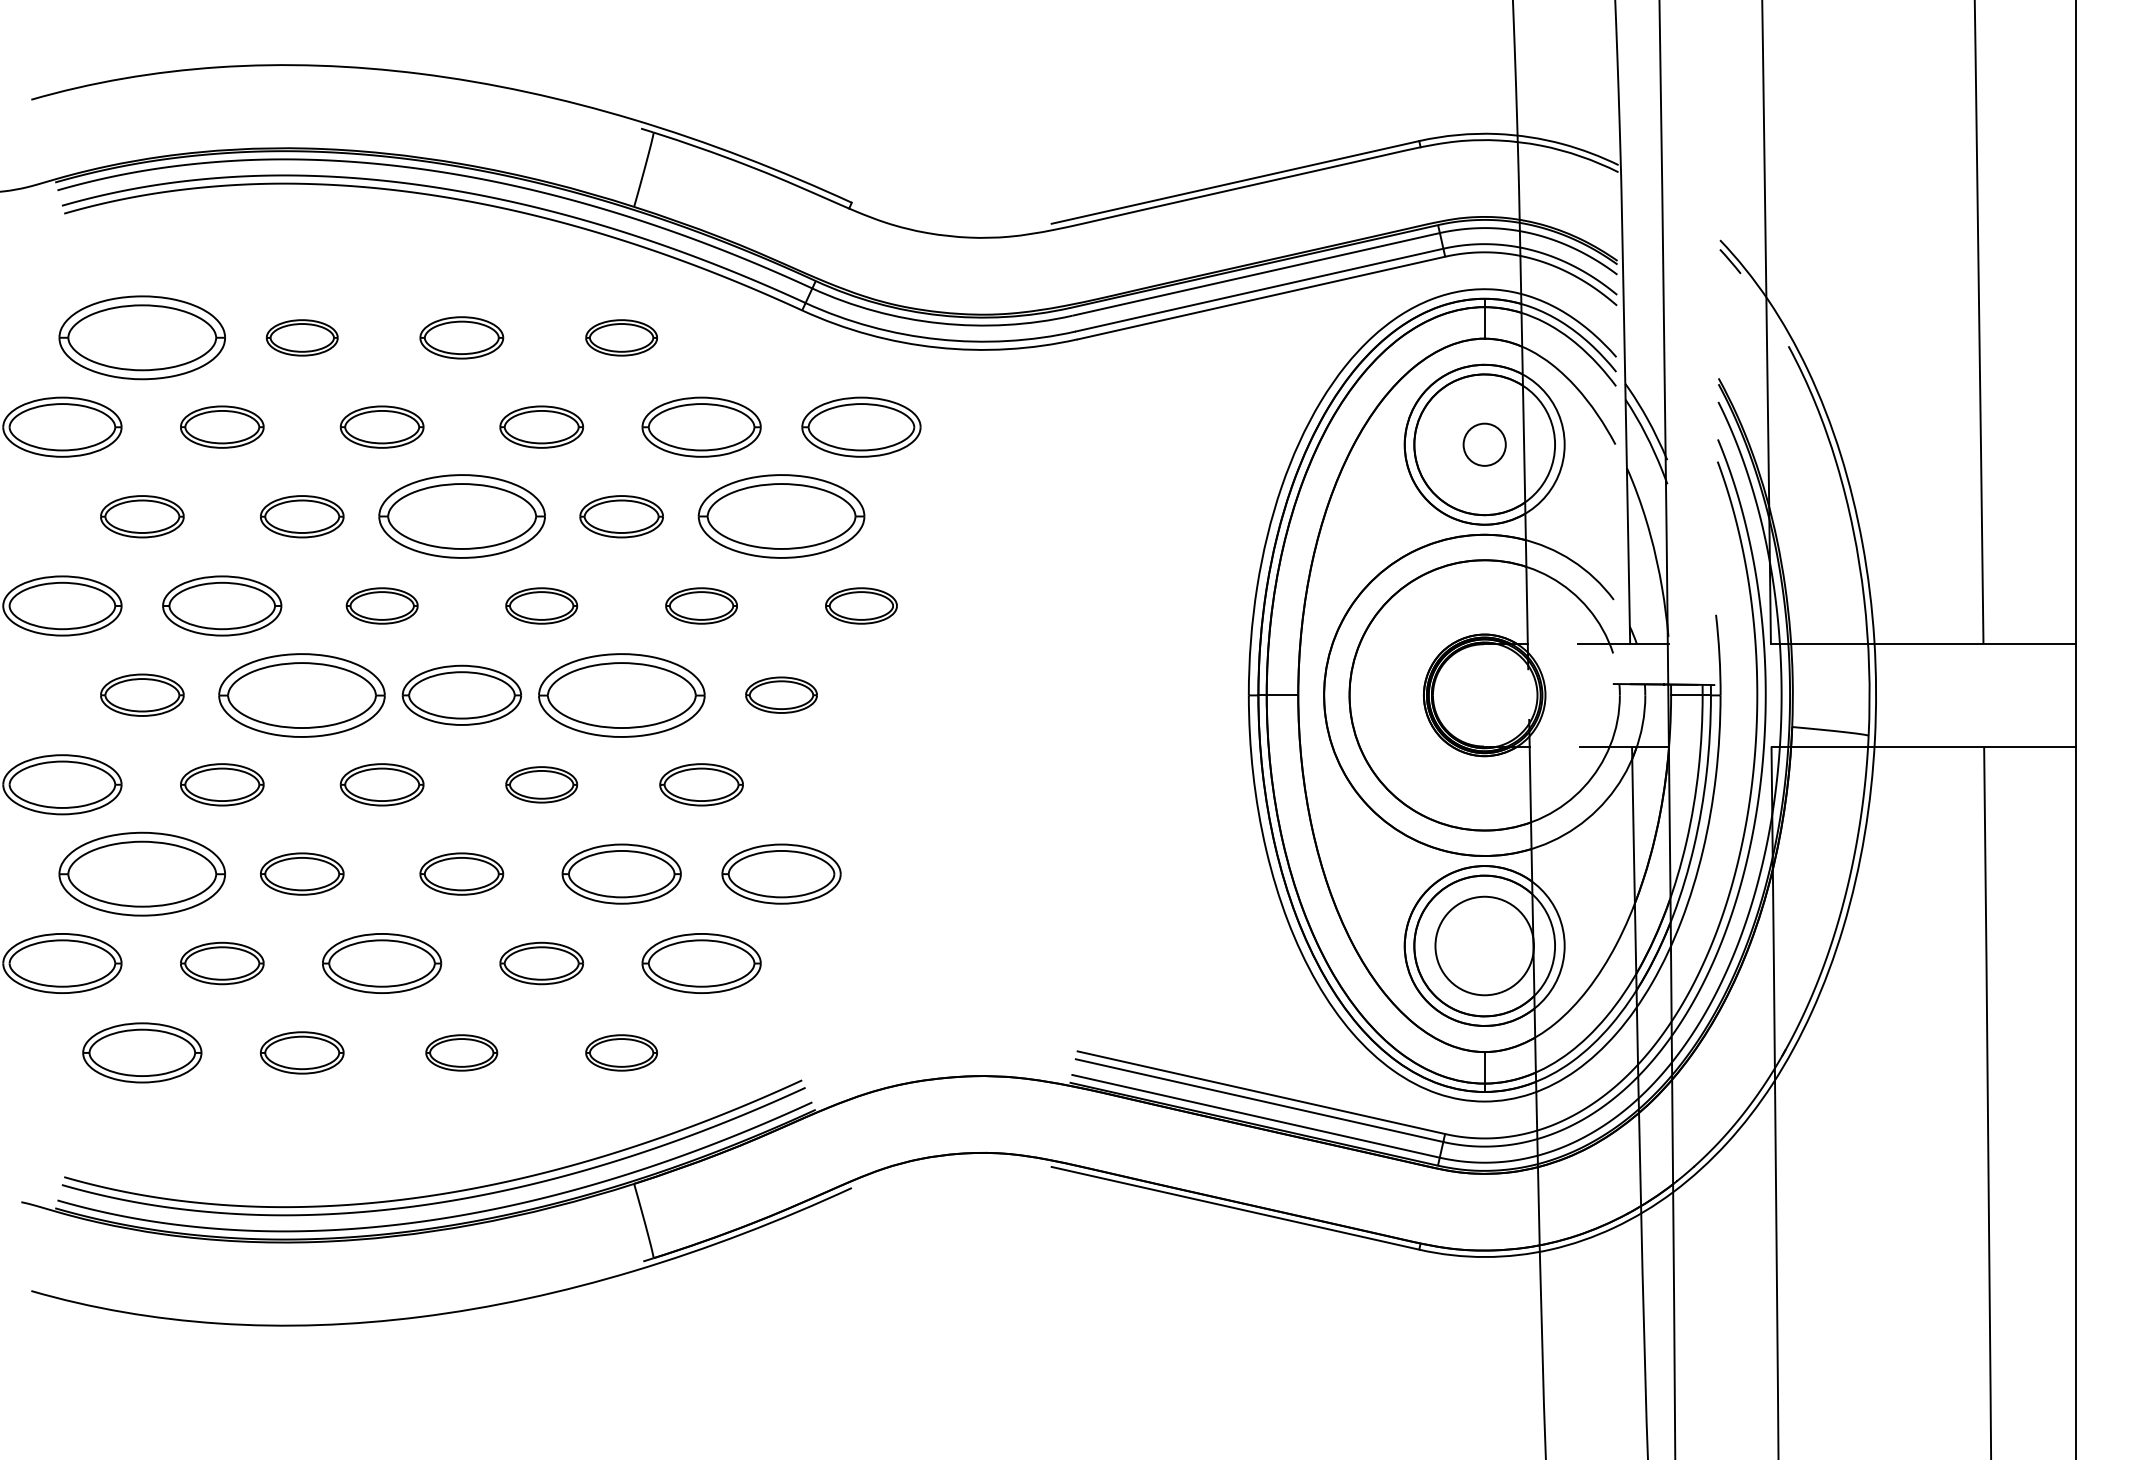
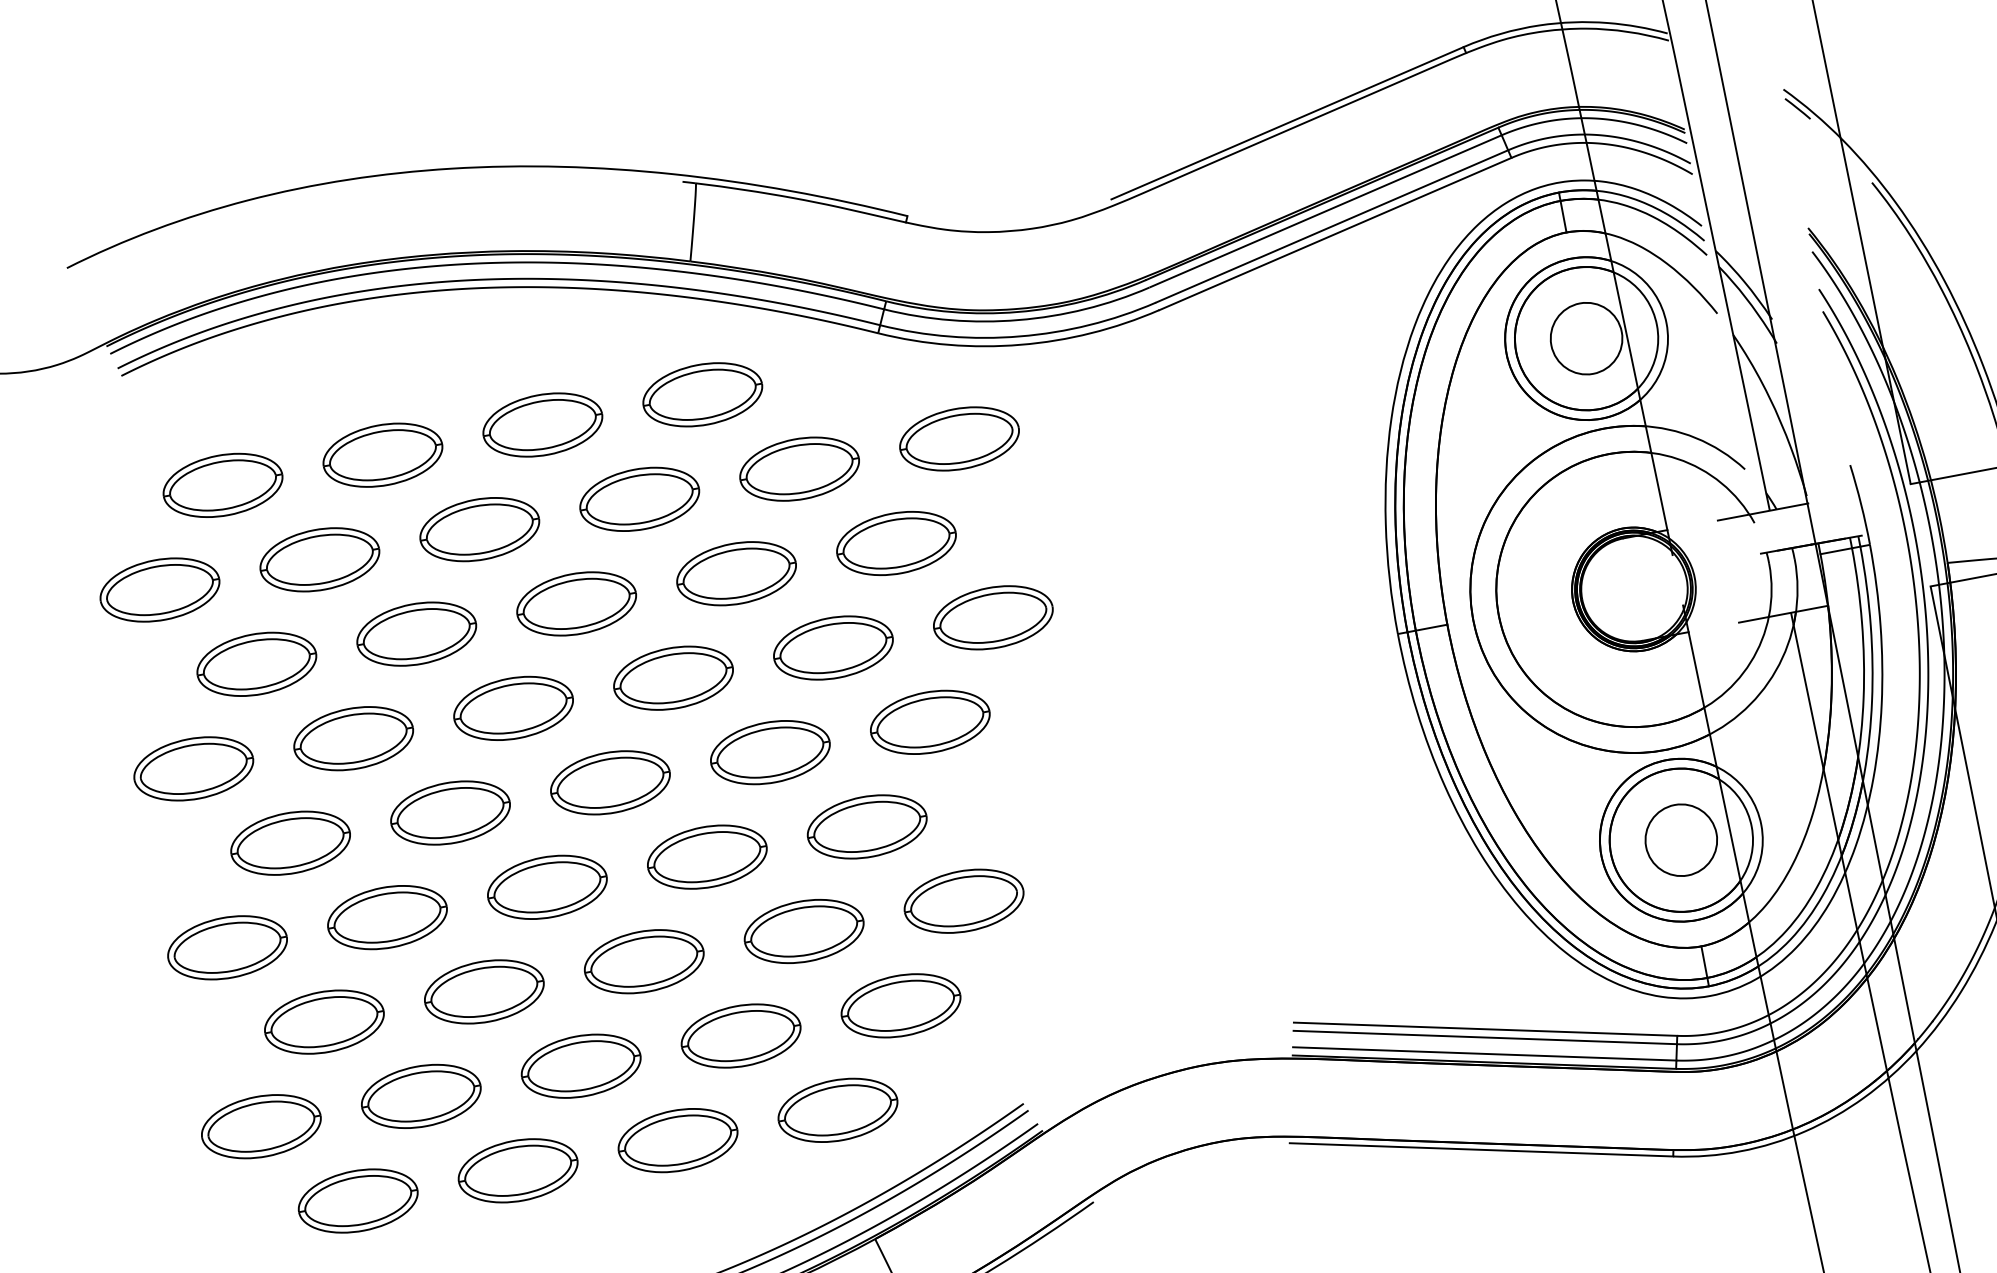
part: (142, 337) -> (223, 485), size x0.71
part: (302, 337) -> (383, 454), size x1.67
part: (461, 337) -> (542, 424), size x1.43
part: (621, 337) -> (702, 394), size x1.67
part: (222, 426) -> (320, 559), size x1.43
part: (382, 426) -> (480, 528), size x1.43
part: (541, 426) -> (639, 498), size x1.43
circle: (1484, 444) -> (1586, 338), size x1.67
part: (142, 516) -> (256, 664), size x1.43
part: (302, 516) -> (417, 633), size x1.43
part: (461, 516) -> (576, 603), size x0.71
part: (621, 516) -> (736, 573), size x1.43
part: (781, 516) -> (896, 543), size x0.71
part: (382, 605) -> (513, 707), size x1.67
part: (541, 605) -> (673, 677), size x1.67
part: (701, 605) -> (833, 647), size x1.67
part: (861, 605) -> (993, 617), size x1.67
part: (142, 694) -> (290, 842), size x1.43
part: (302, 694) -> (450, 812), size x0.71
part: (621, 694) -> (769, 751), size x0.71
part: (781, 694) -> (930, 721), size x1.67
part: (222, 784) -> (387, 917), size x1.43
part: (382, 784) -> (547, 887), size x1.43
part: (541, 784) -> (706, 856), size x1.67
part: (701, 784) -> (867, 826), size x1.43
part: (142, 873) -> (324, 1021), size x0.71
part: (302, 873) -> (484, 991), size x1.43
part: (461, 873) -> (643, 961), size x1.43
circle: (1484, 945) -> (1681, 839), size x0.71
part: (222, 963) -> (421, 1096), size x1.43
part: (541, 963) -> (740, 1036), size x1.43
part: (302, 1052) -> (518, 1170), size x1.43
part: (461, 1052) -> (677, 1140), size x1.67
part: (621, 1052) -> (837, 1110), size x1.67

